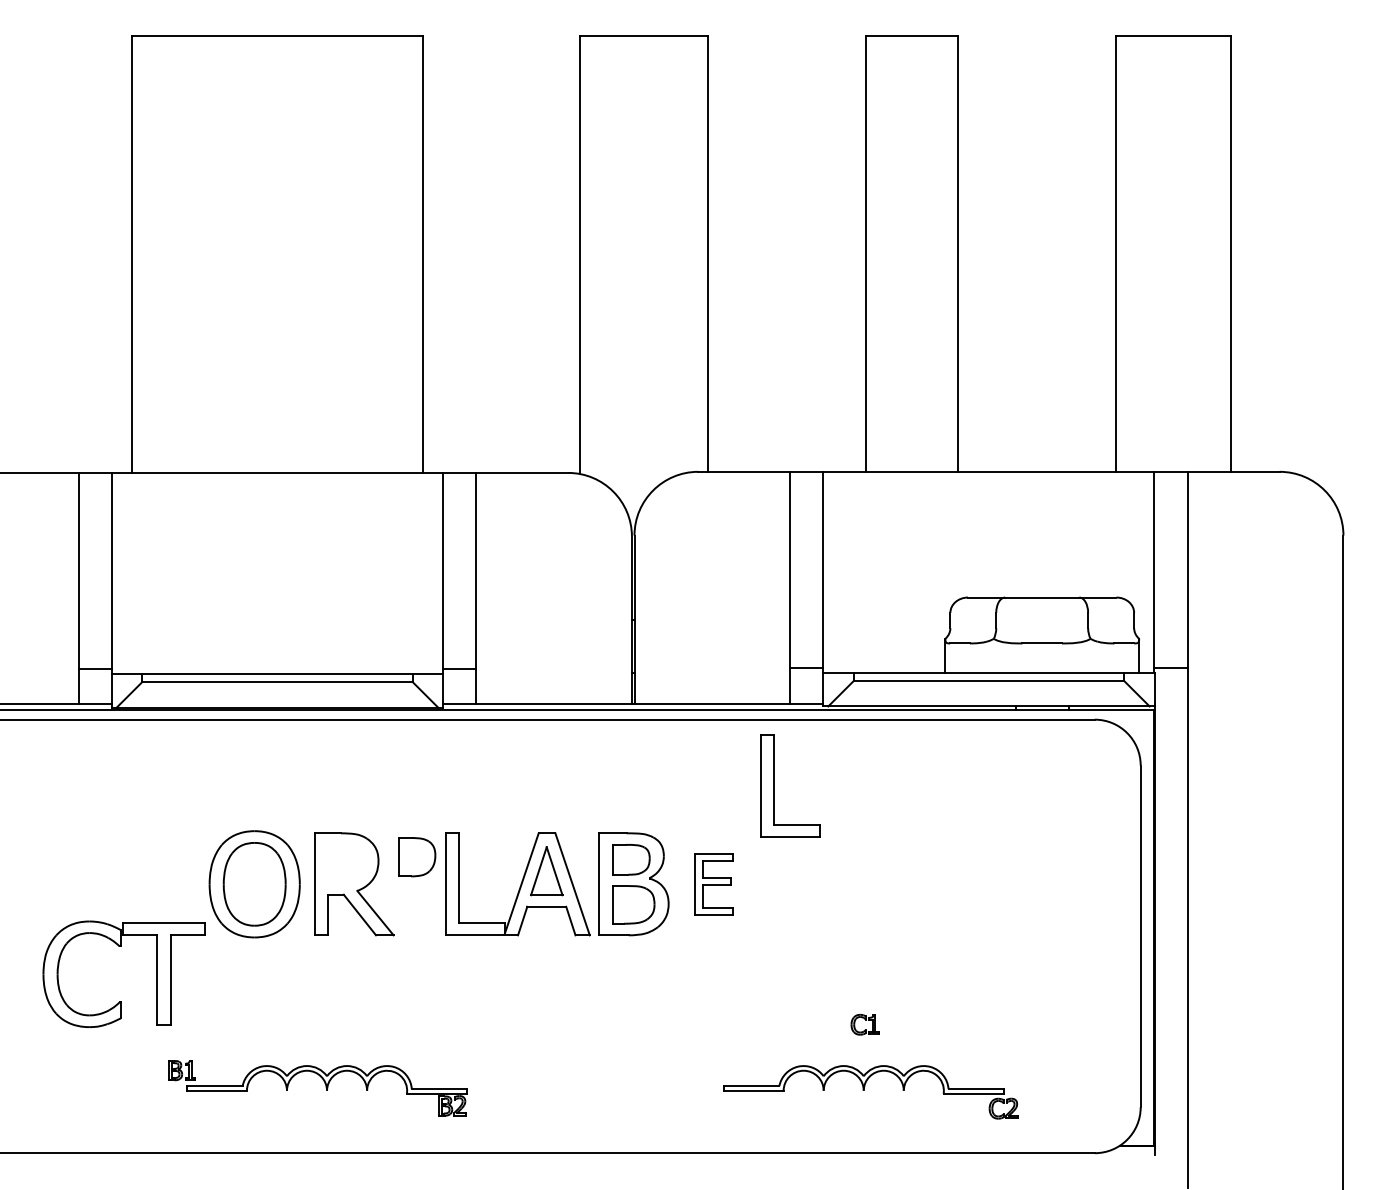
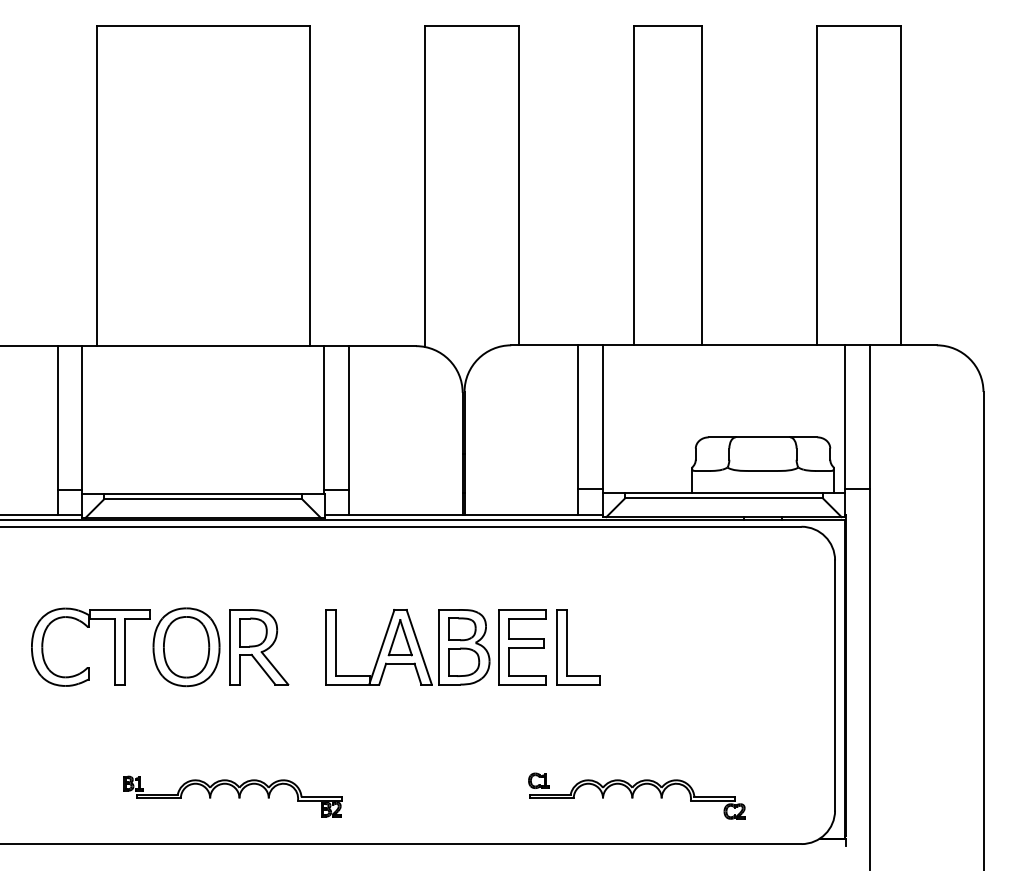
part: (774, 785) -> (567, 646), moved
part: (417, 857) -> (253, 632), moved
part: (713, 883) -> (522, 646), size x1.67
part: (121, 946) -> (89, 626), moved
part: (864, 1024) -> (538, 780), moved

